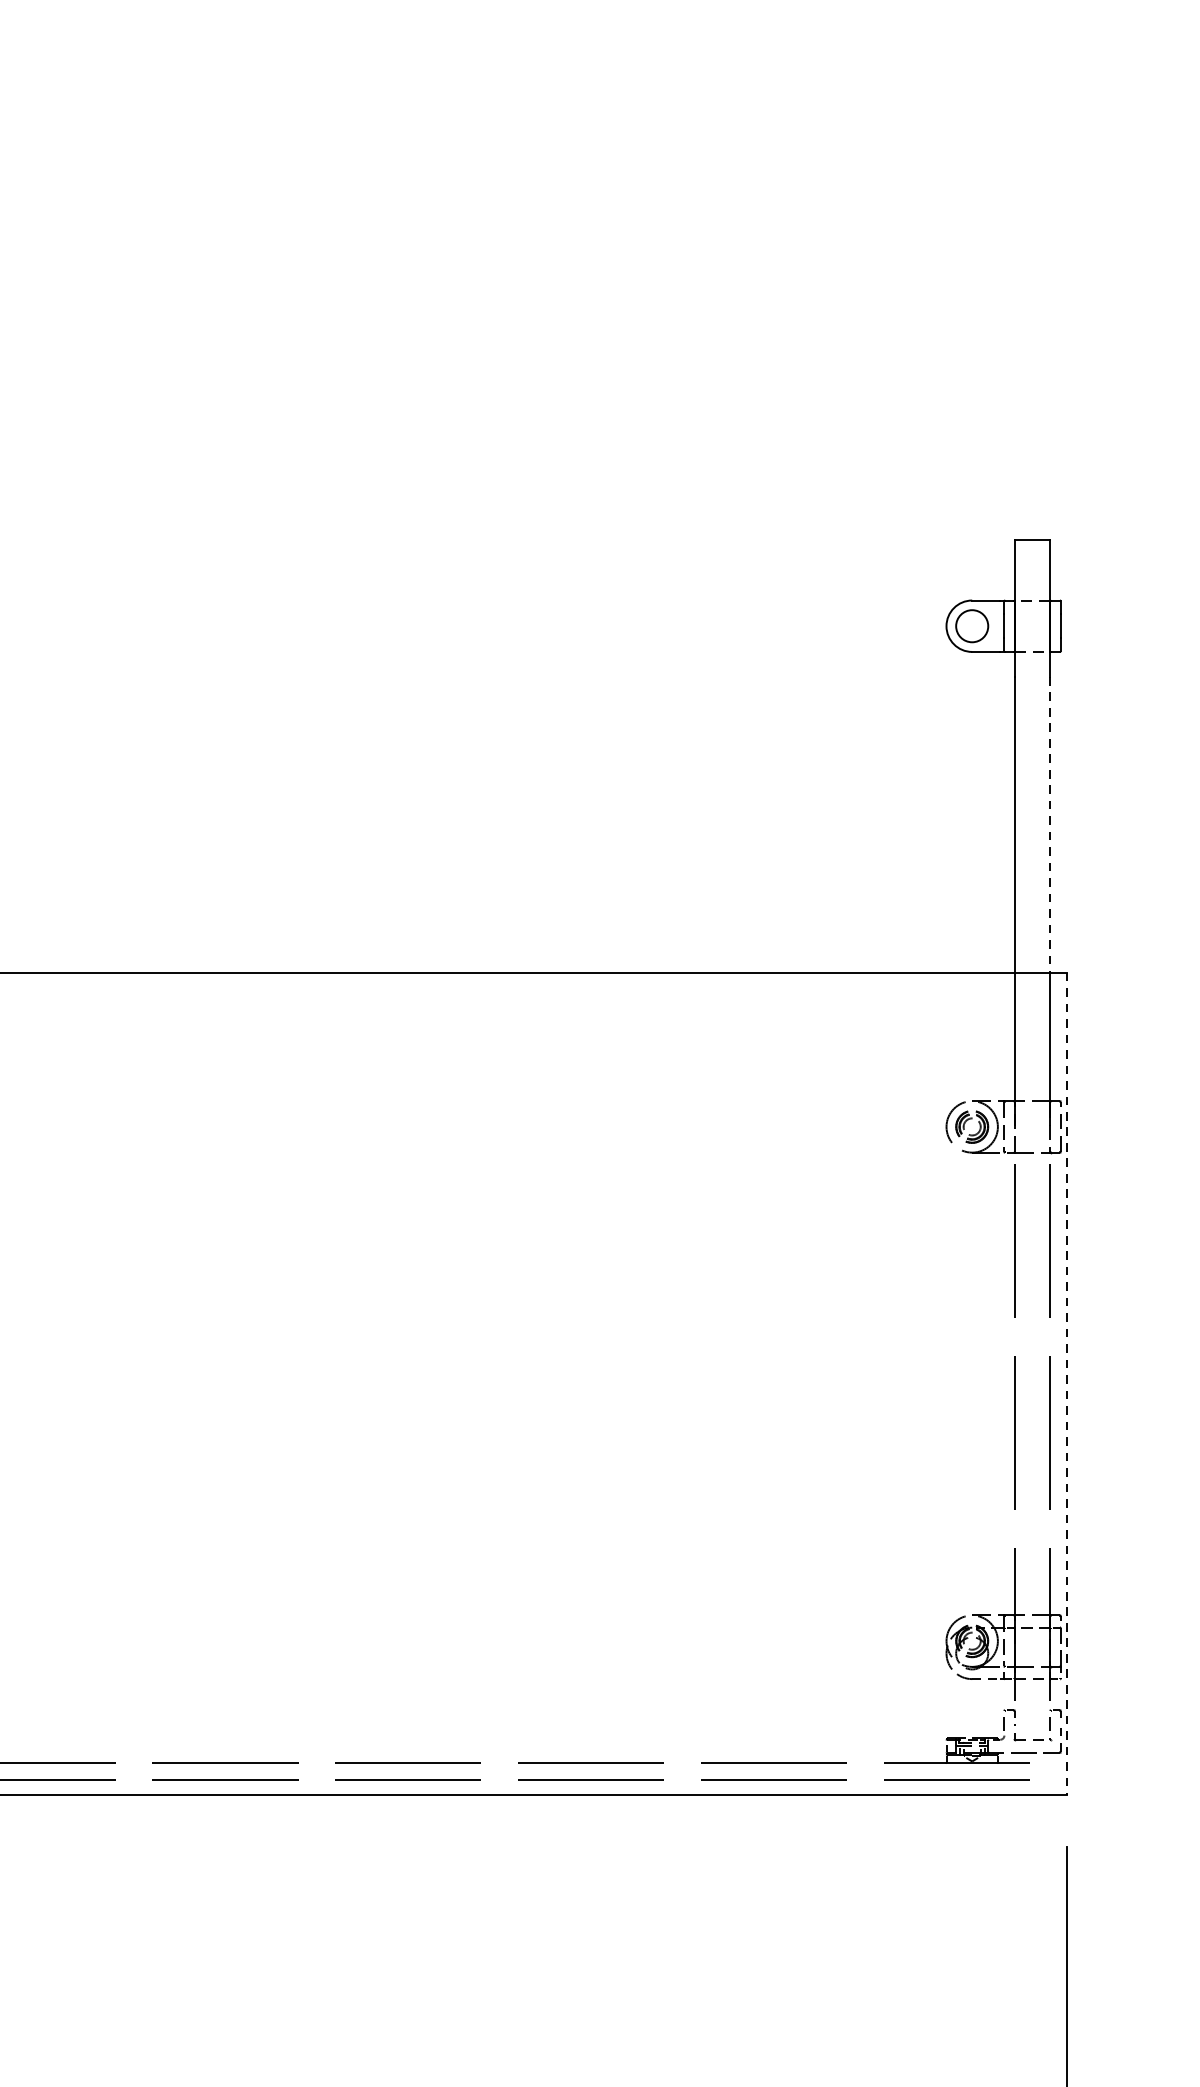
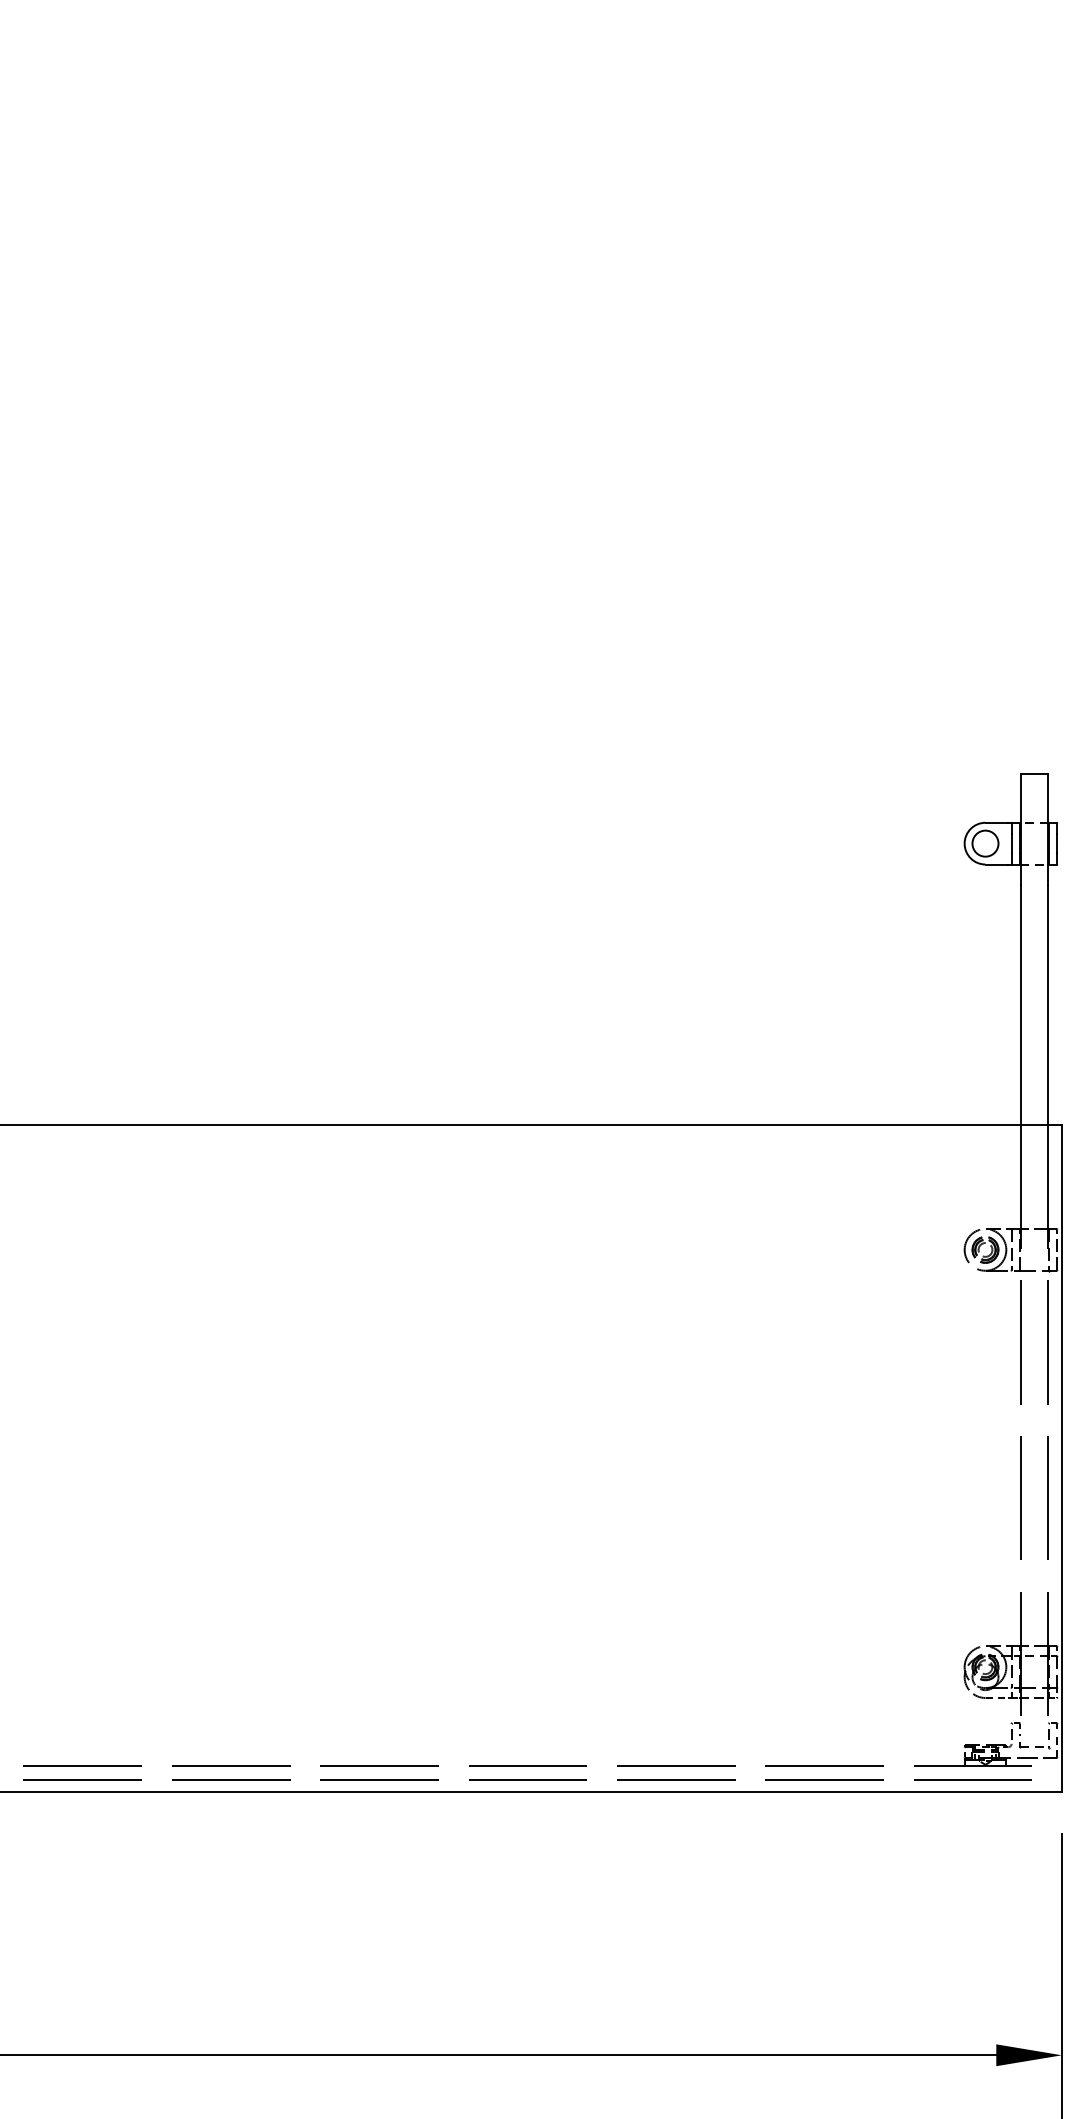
line: (1049, 824) -> (1048, 1004), dashed -> solid
line: (1067, 1383) -> (1062, 1458), dashed -> solid

